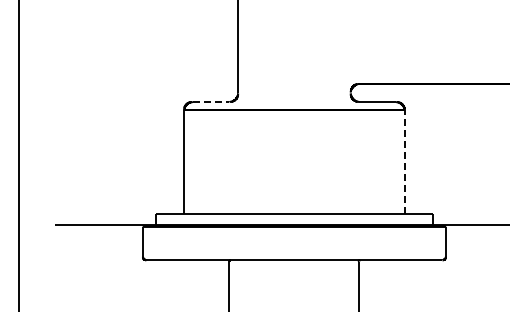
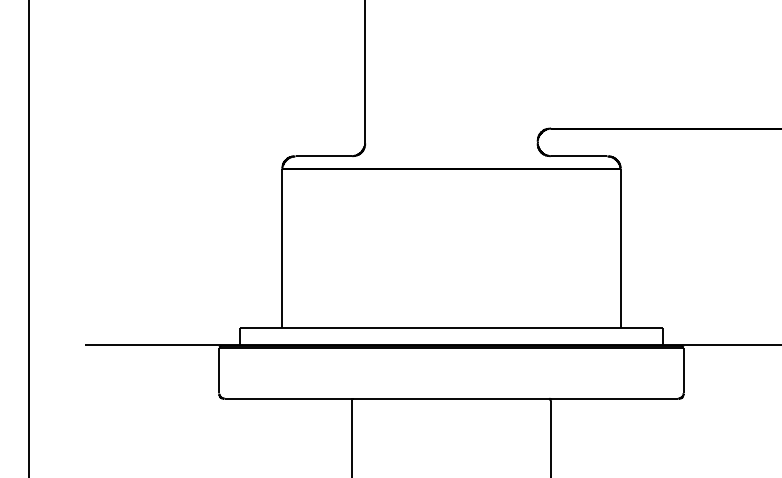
line: (211, 102) -> (324, 156), dashed -> solid
line: (404, 161) -> (620, 247), dashed -> solid

